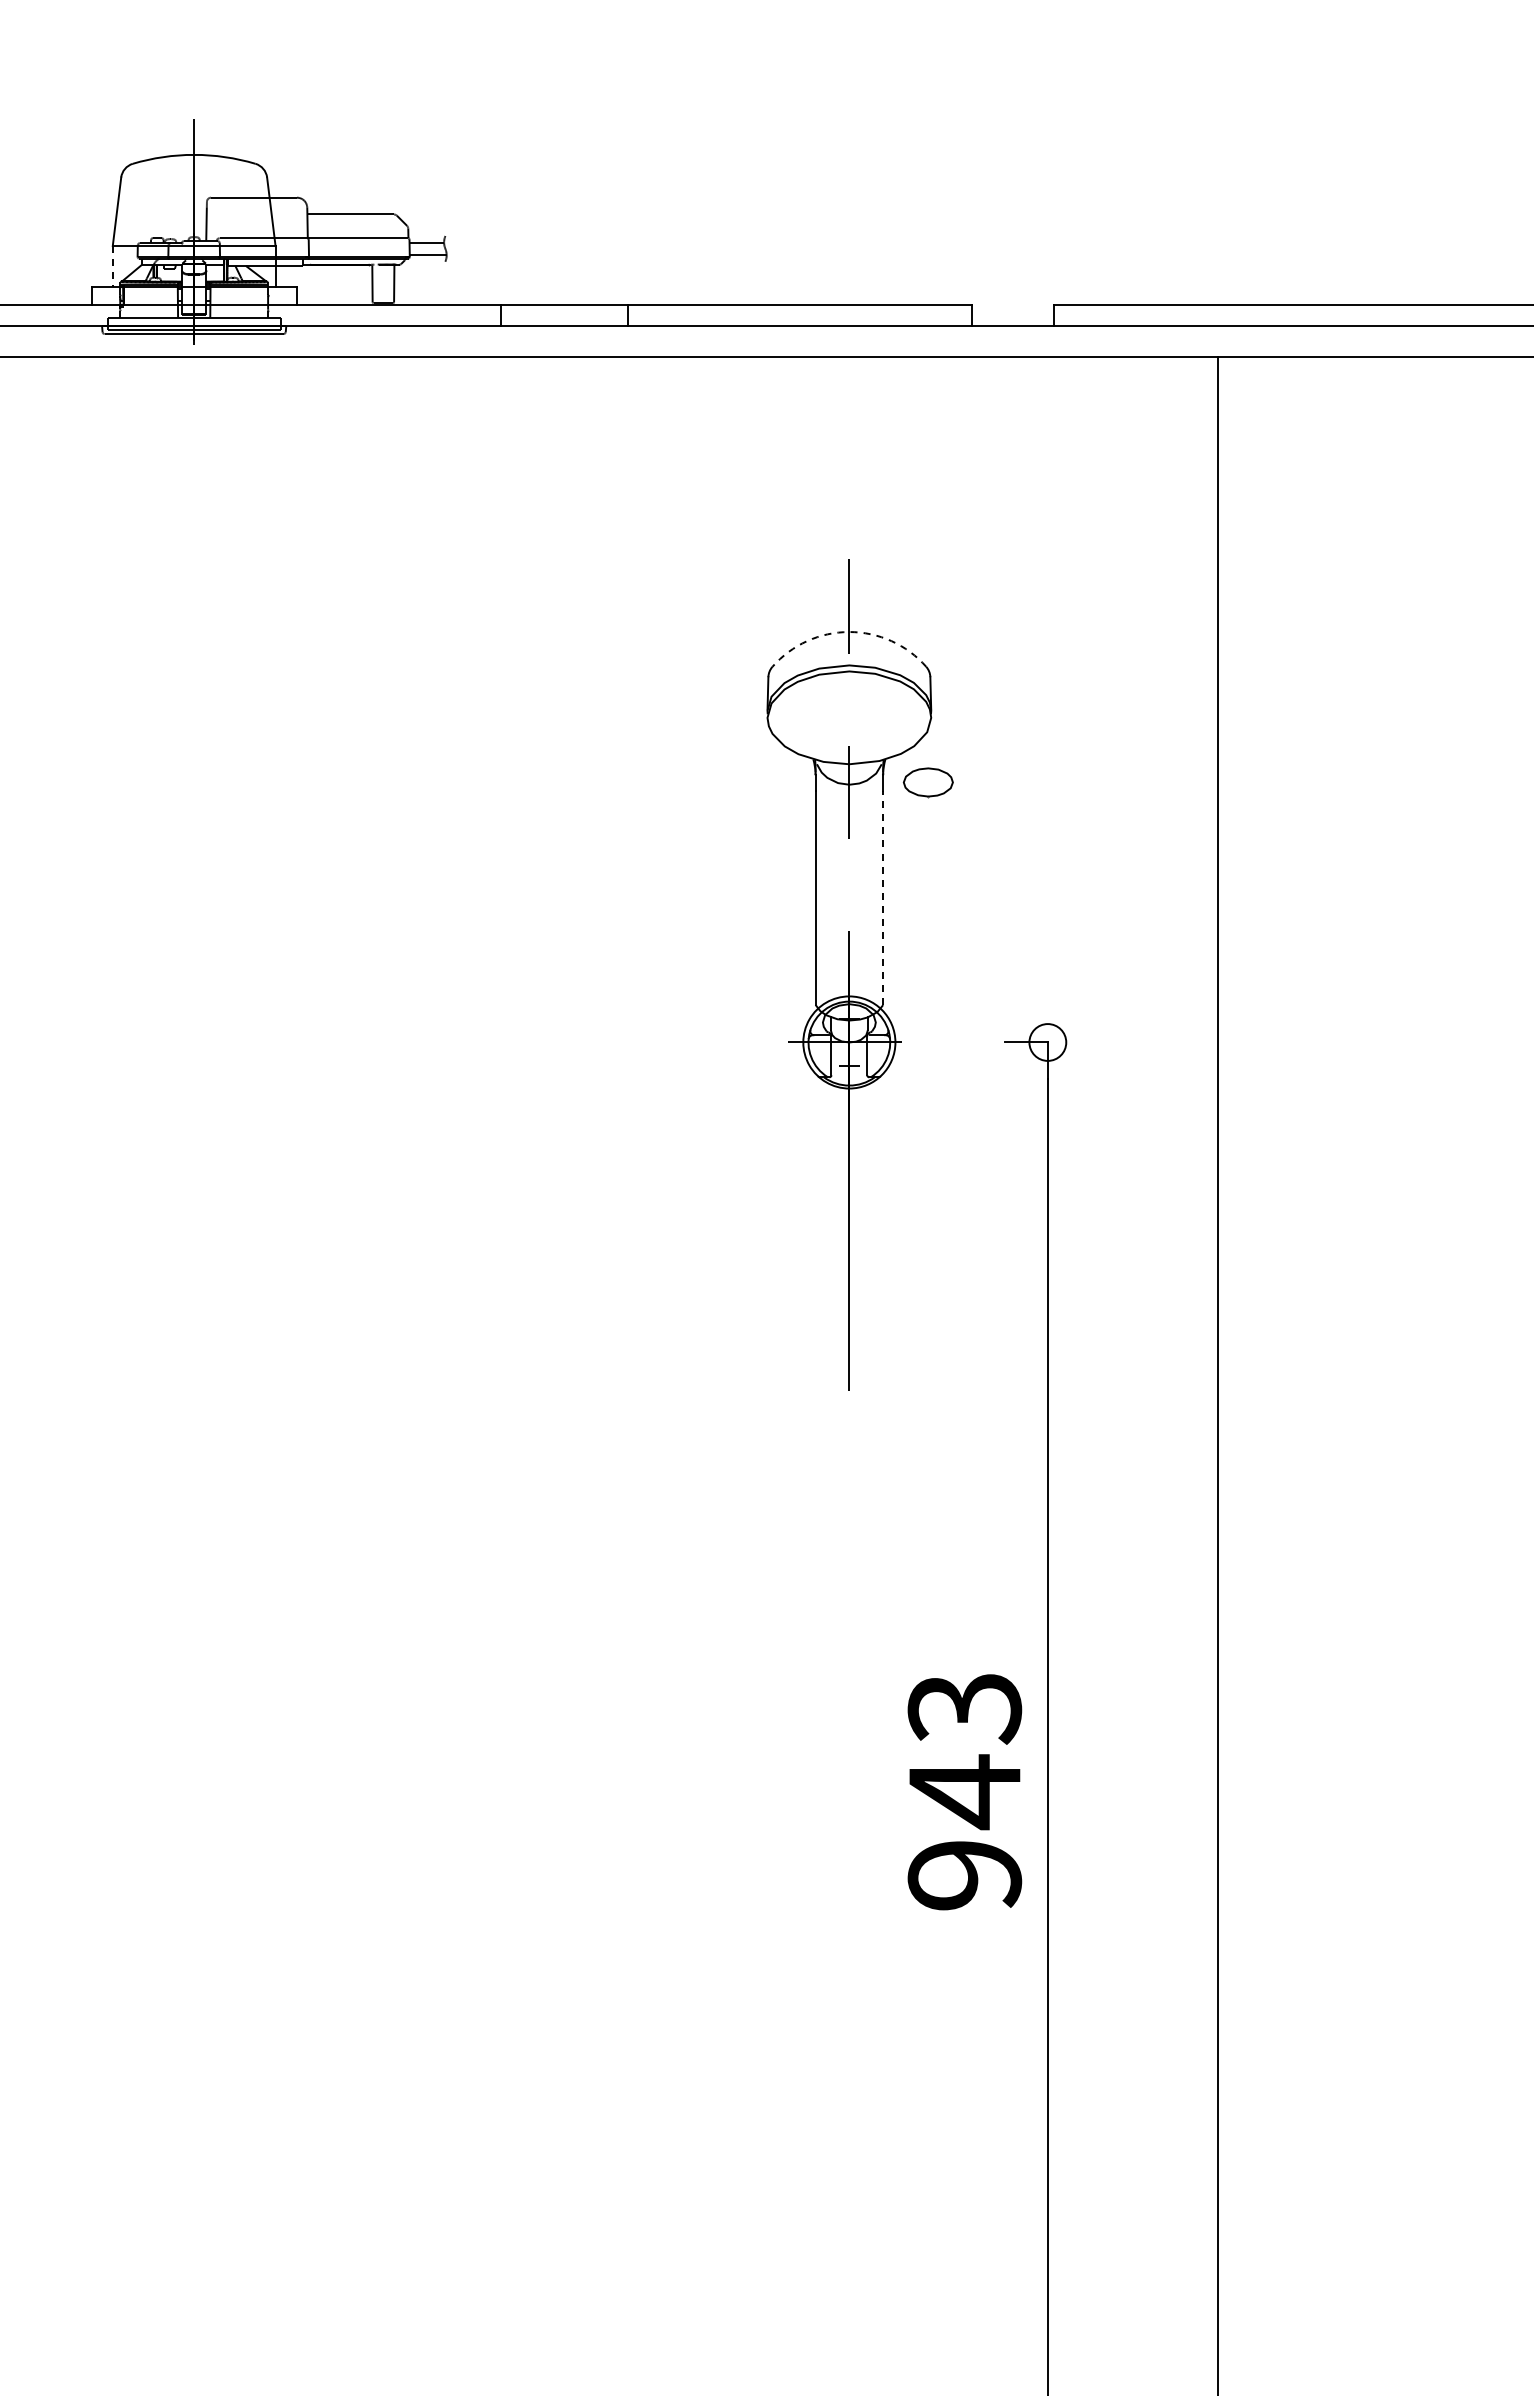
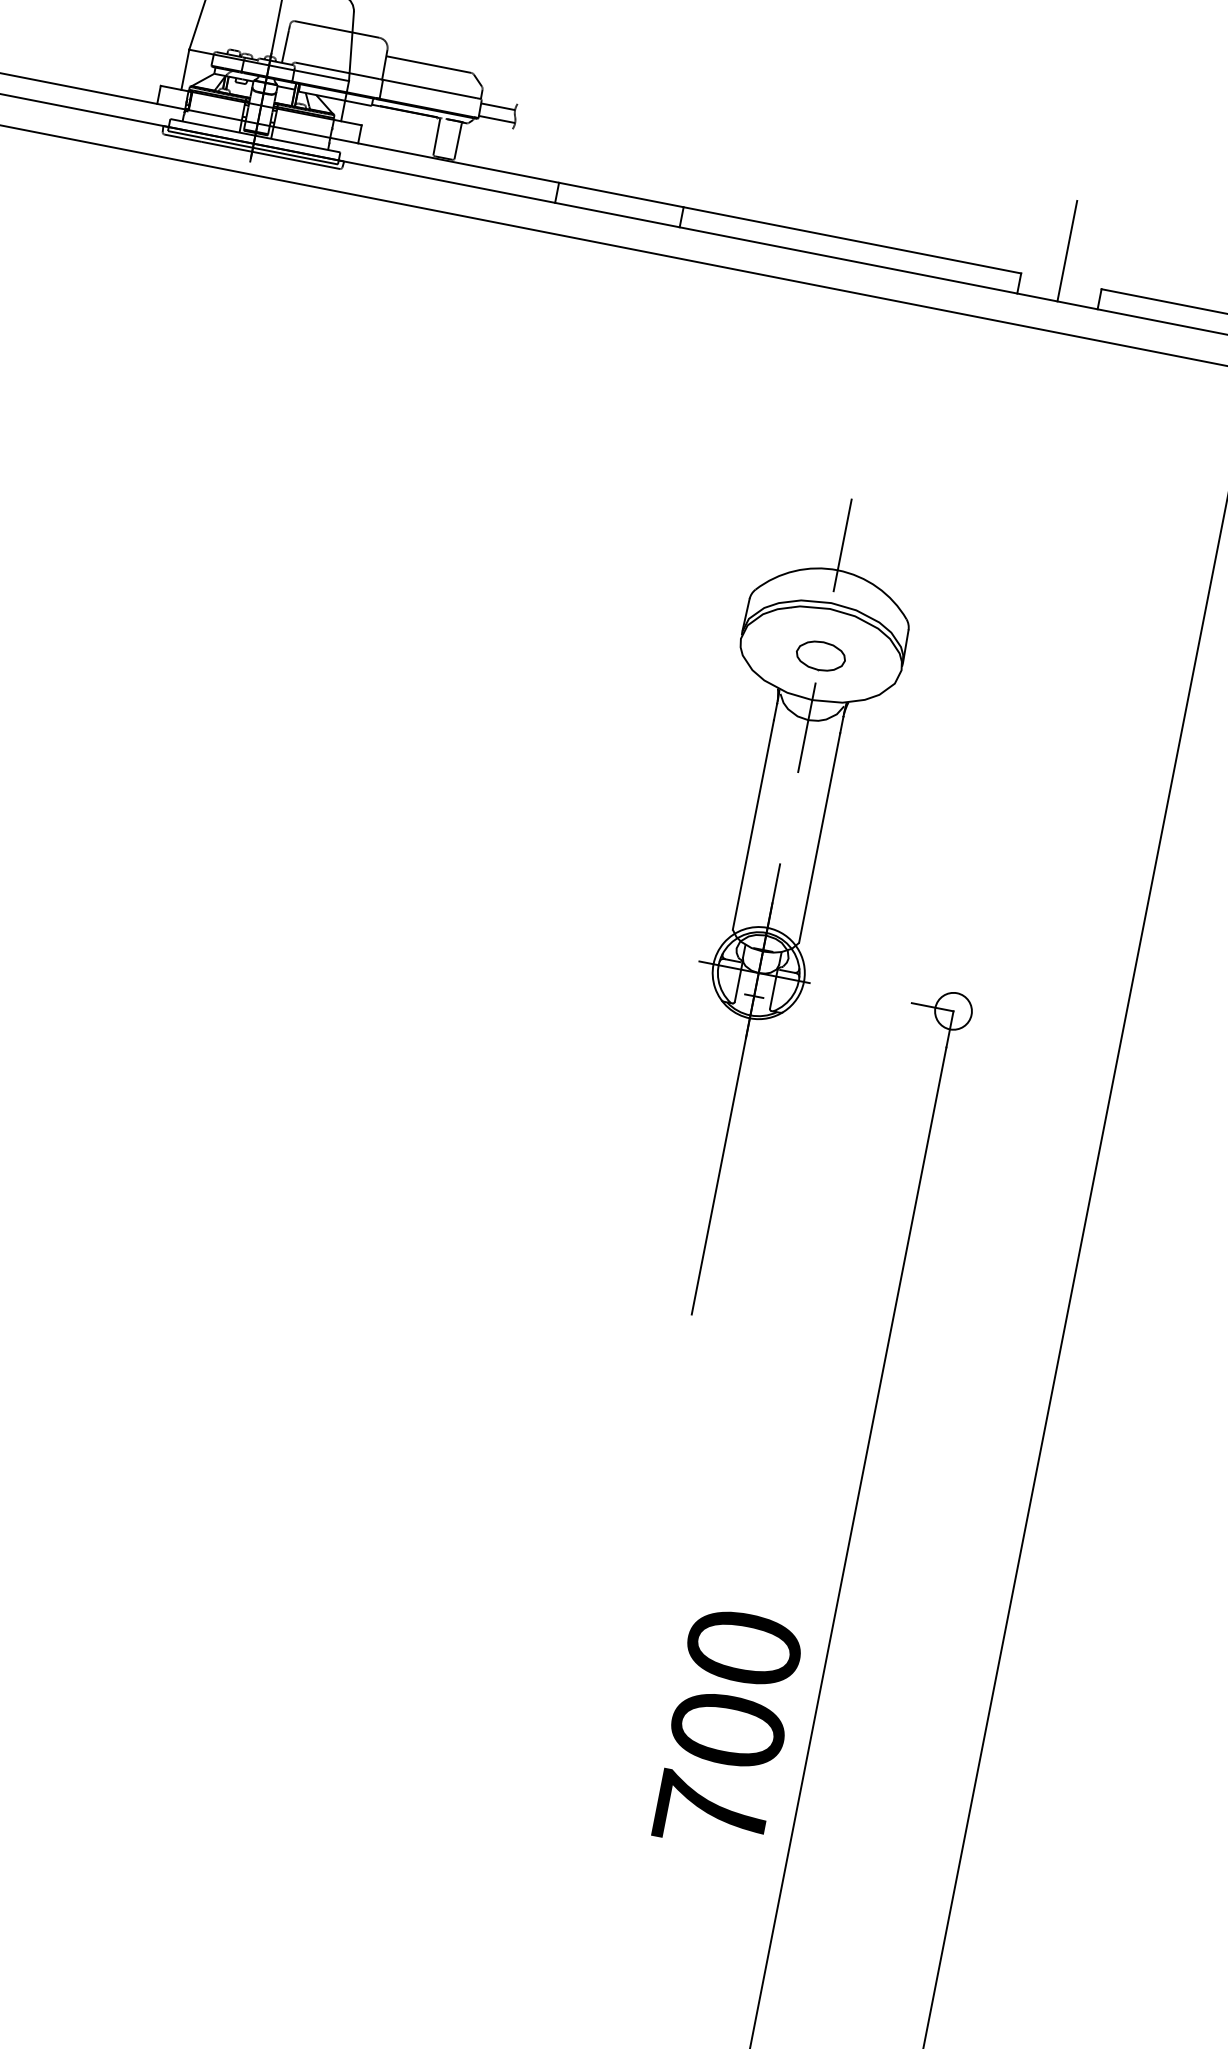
line: (112, 267) -> (184, 70), dashed -> solid
line: (1013, 274) -> (1067, 251), added
arc: (849, 632) -> (837, 570), dashed -> solid
part: (928, 782) -> (821, 656), moved
line: (883, 898) -> (819, 838), dashed -> solid
text: (964, 1791) -> (727, 1730), 943 -> 700

